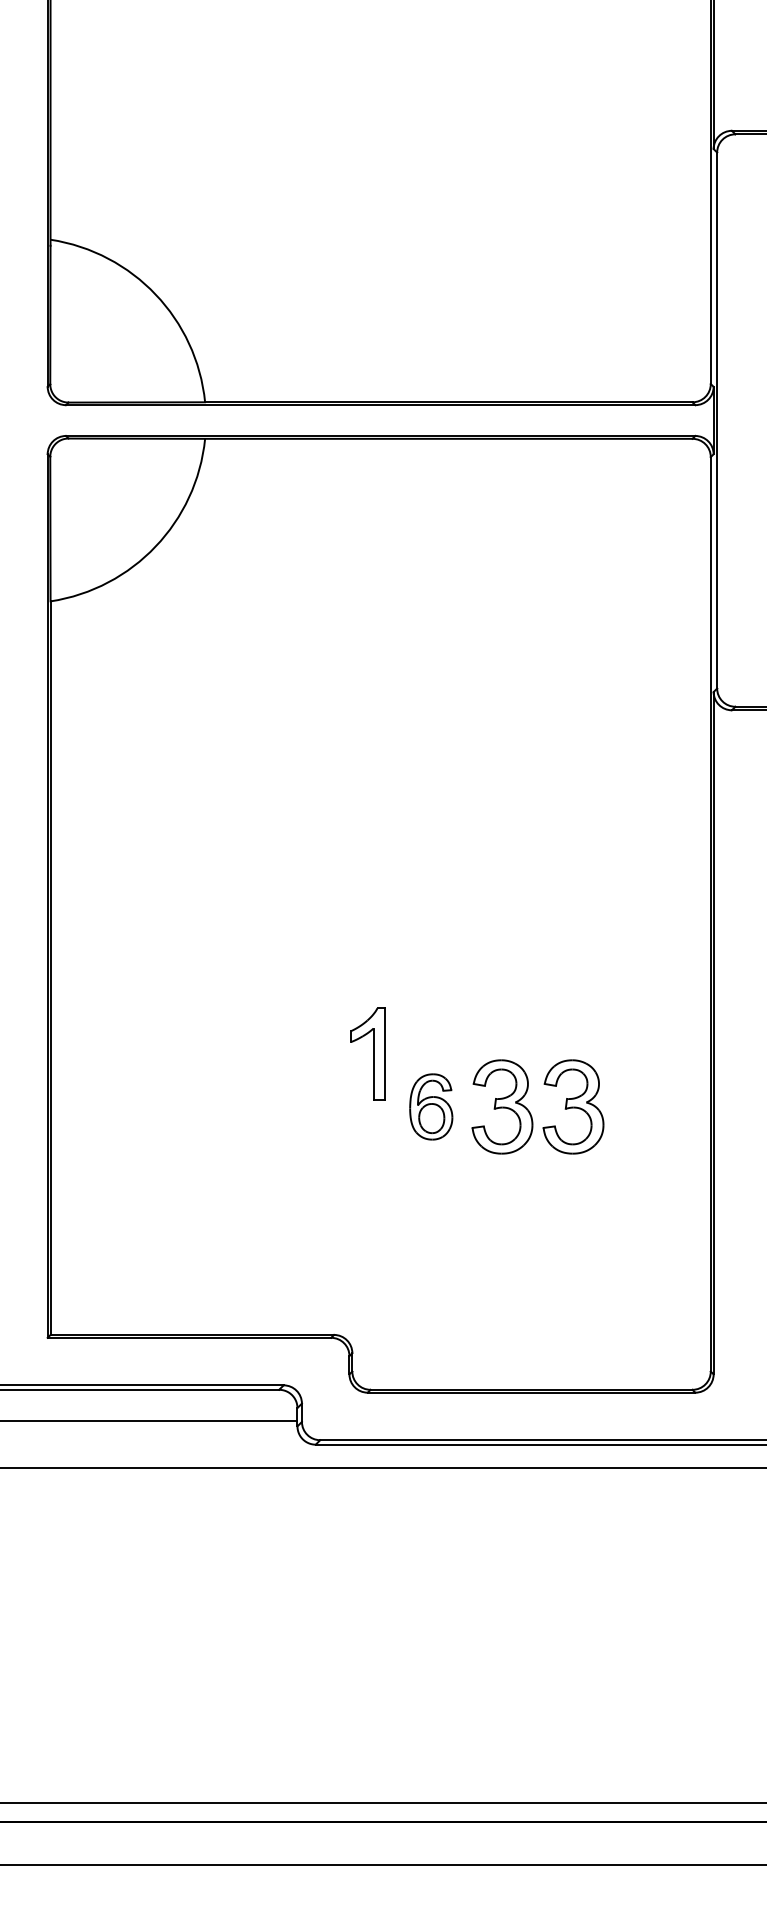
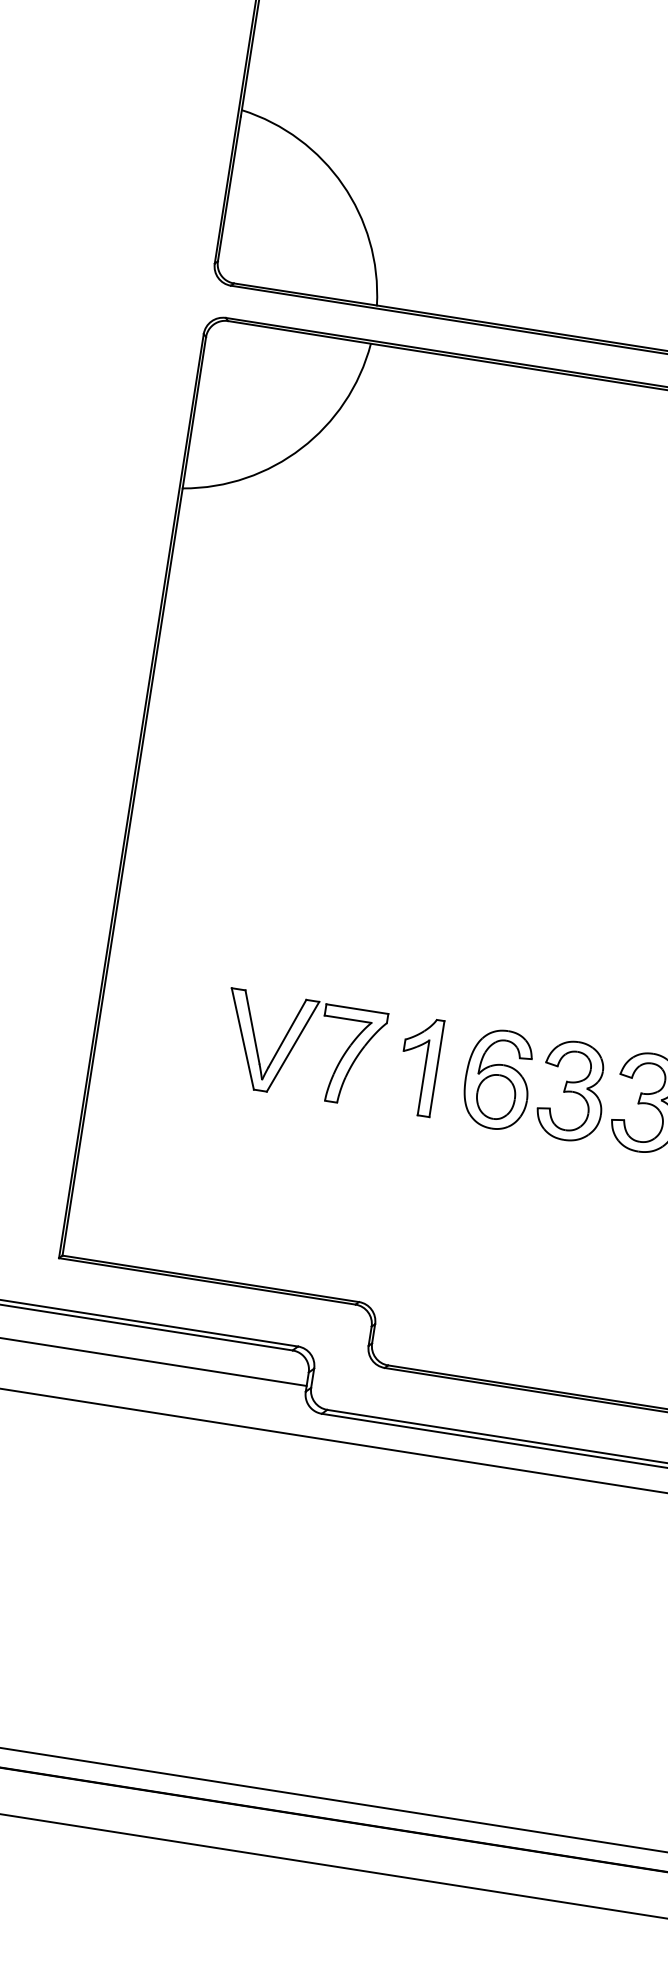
part: (367, 1053) -> (419, 1065), moved
part: (237, 1103) -> (295, 1044), added
part: (431, 1106) -> (498, 1079), size x1.43

